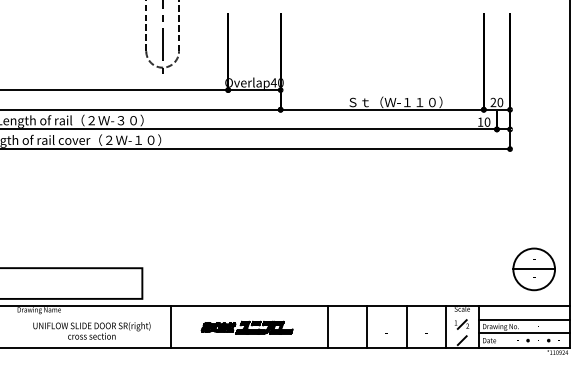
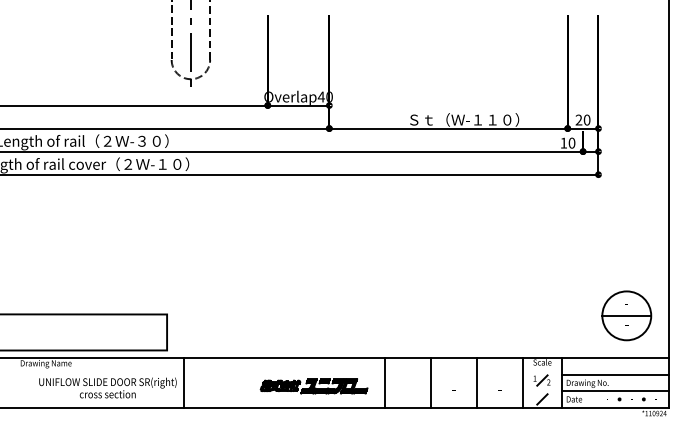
line: (170, 326) -> (184, 382), moved
part: (246, 327) -> (313, 386), moved

